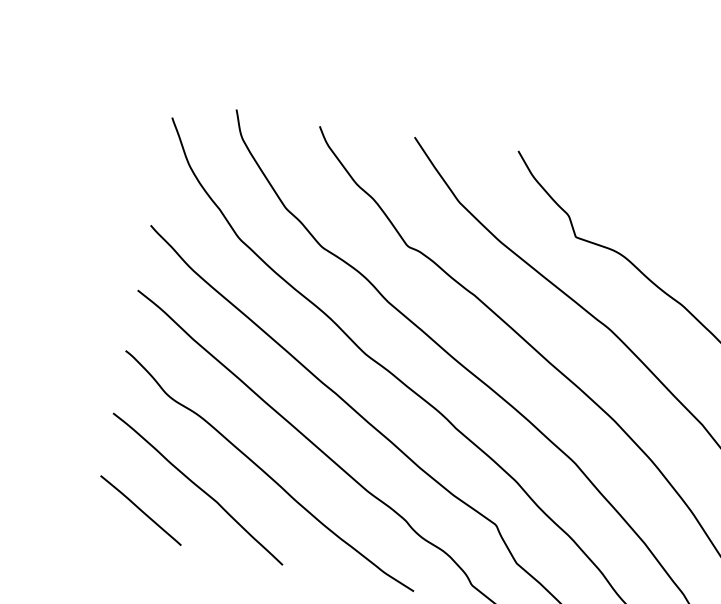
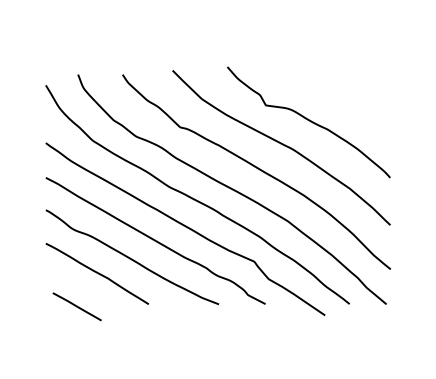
line: (139, 509) -> (76, 306), moved

